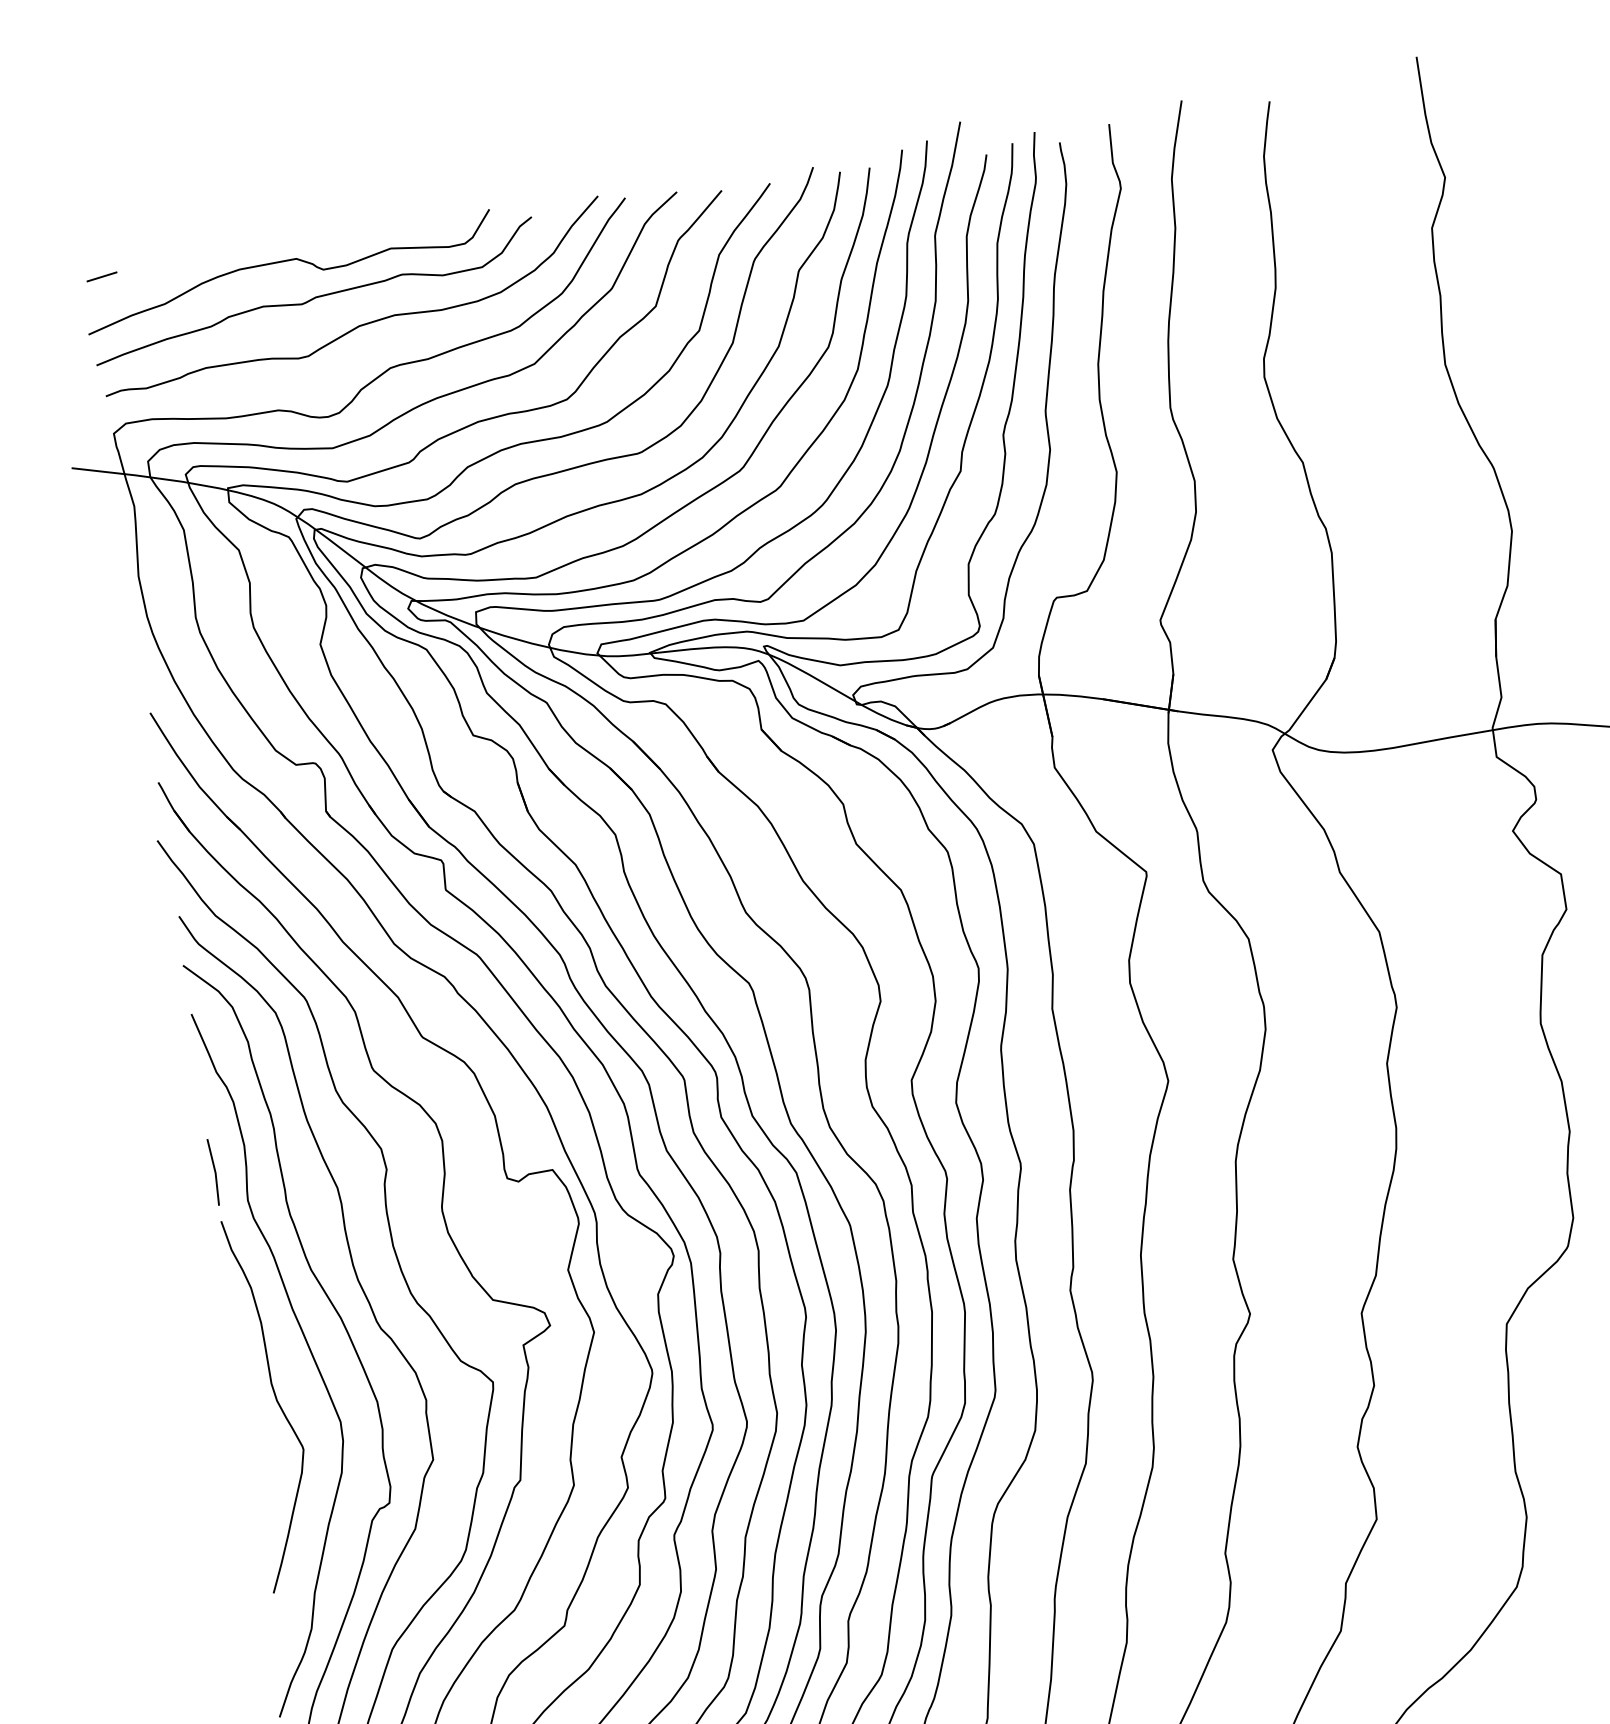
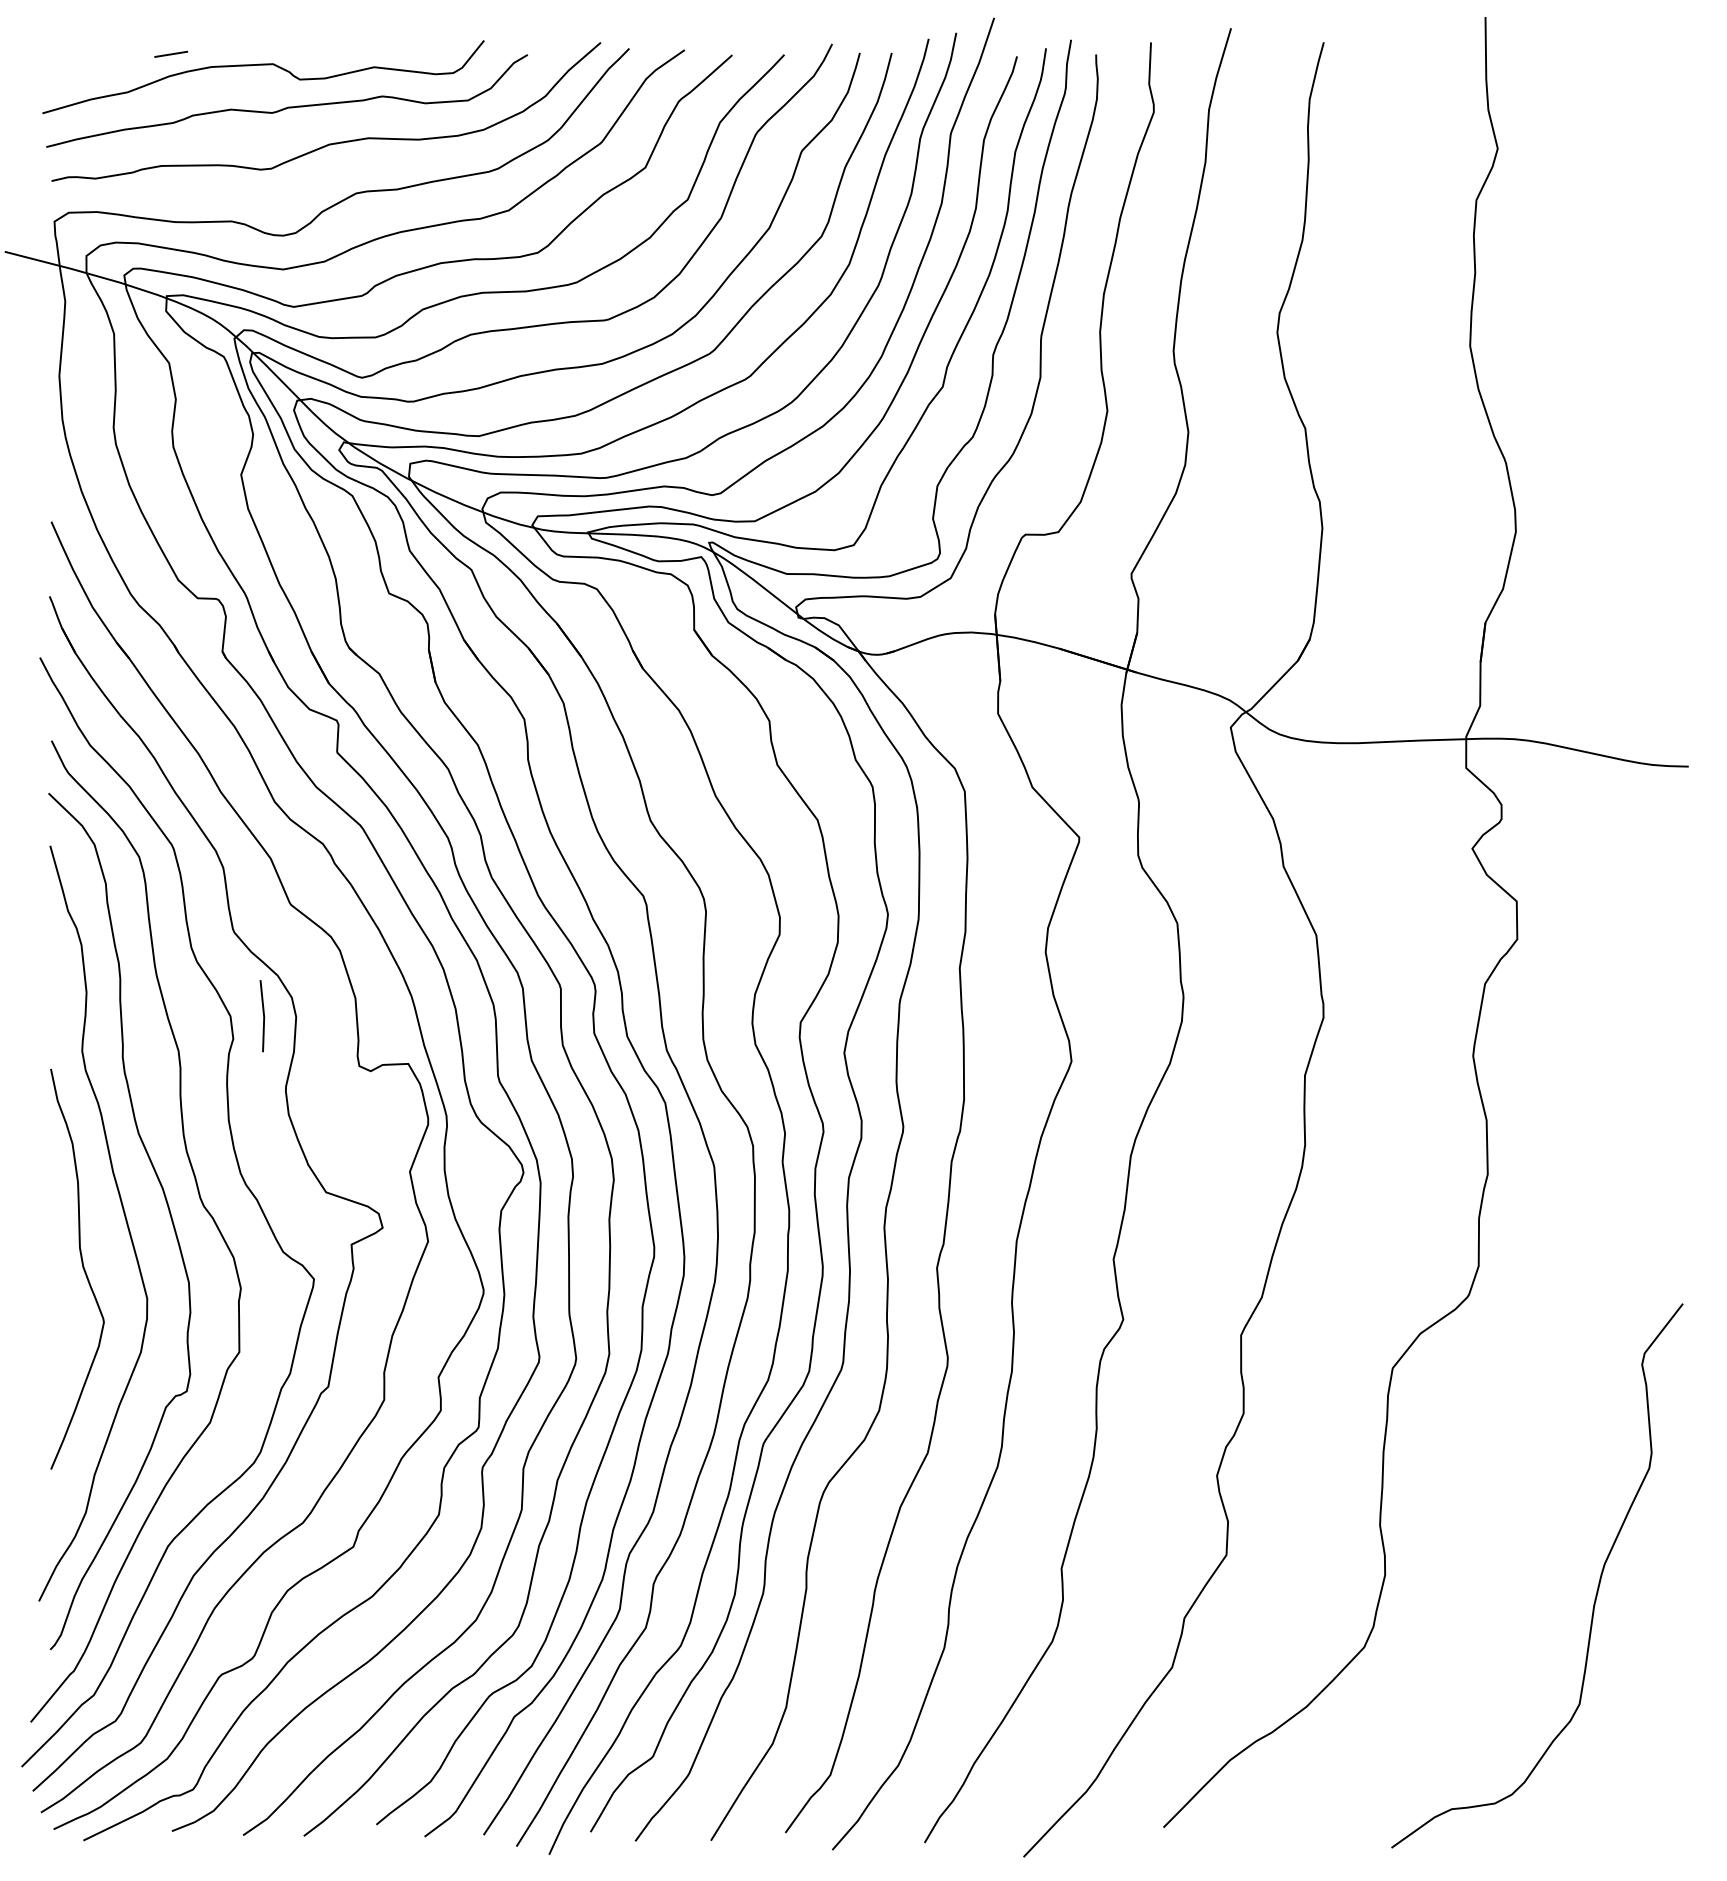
line: (102, 276) -> (171, 53), moved
line: (214, 1172) -> (263, 1016), moved

